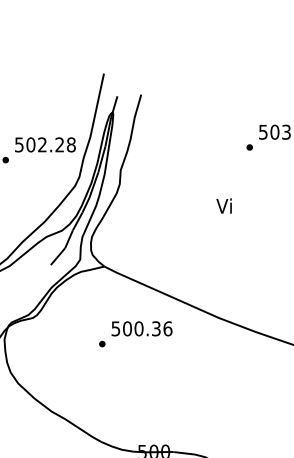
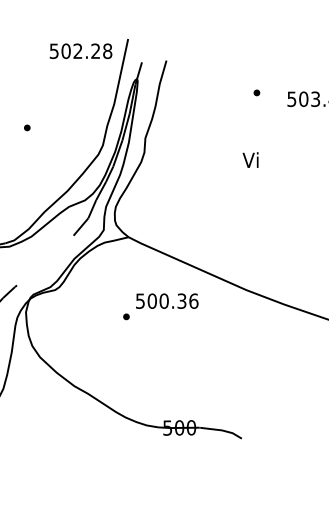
text: (44, 144) -> (80, 50), moved
part: (249, 147) -> (256, 92), moved
text: (224, 205) -> (250, 159), moved

